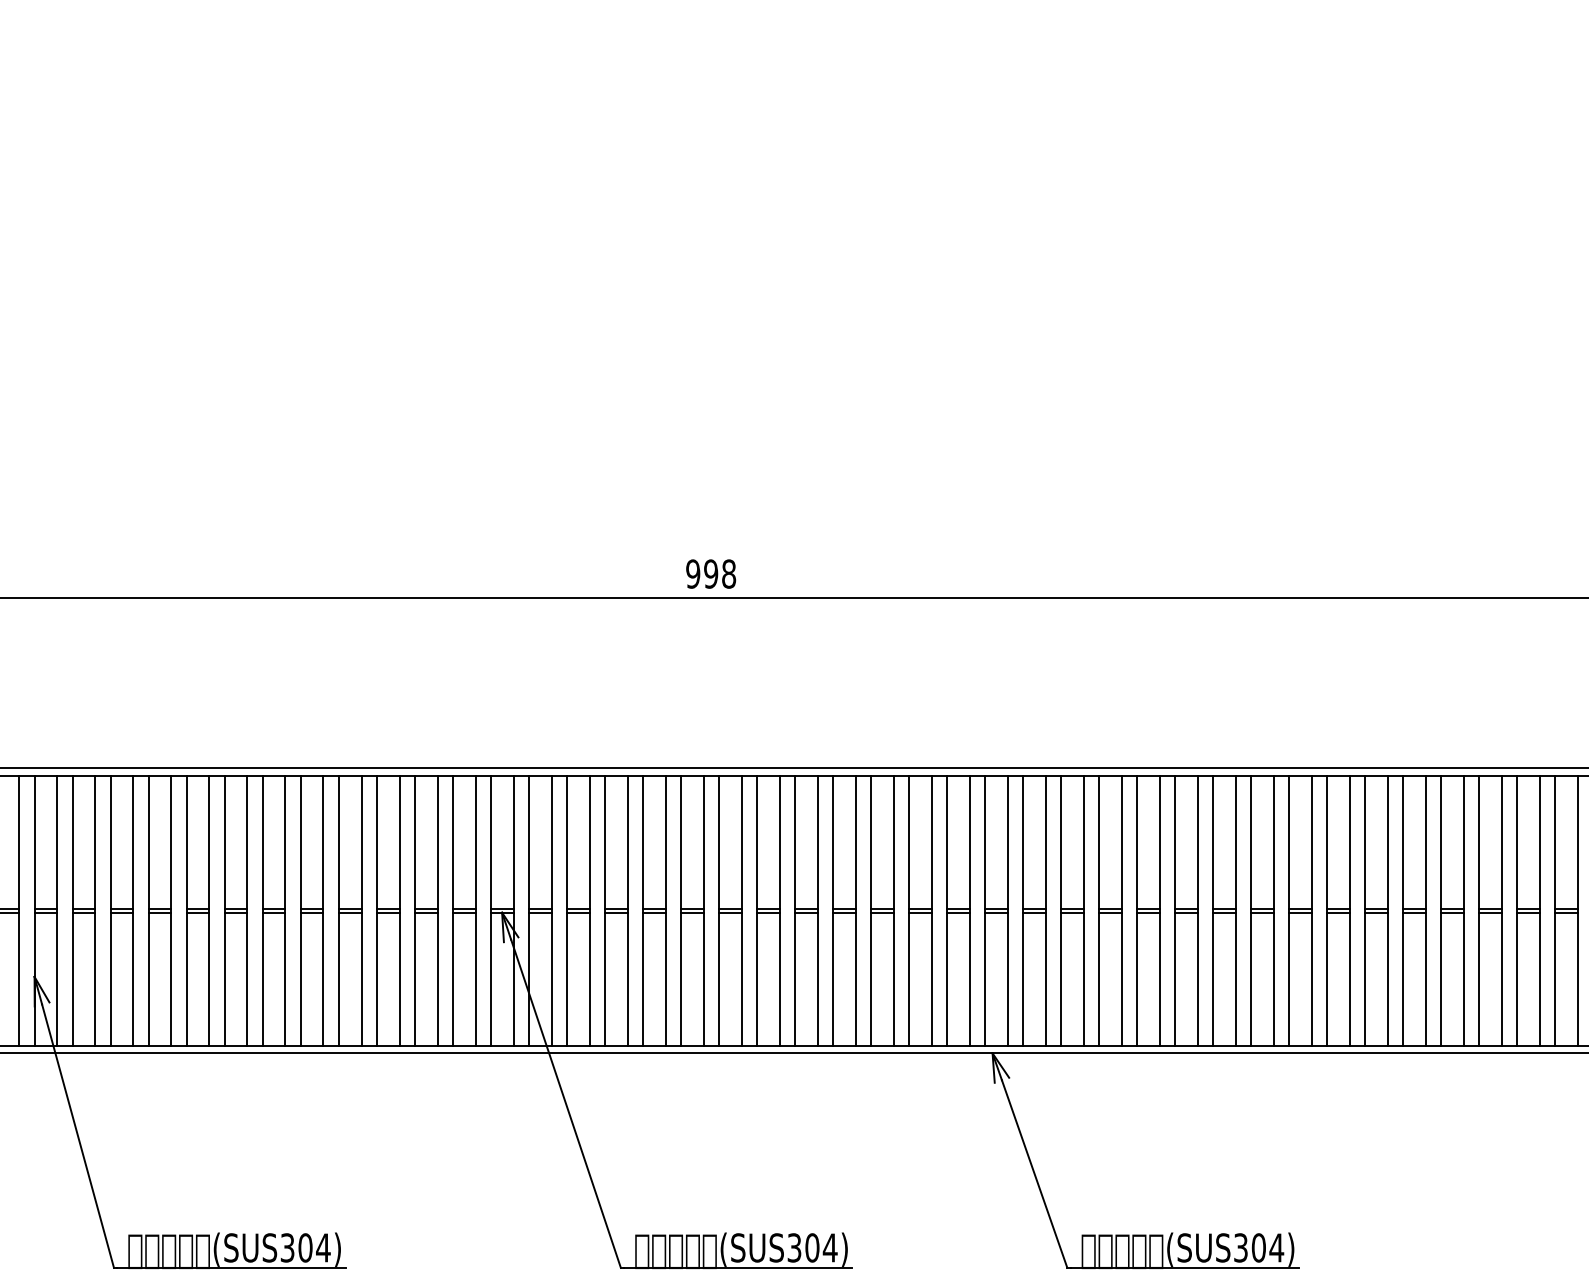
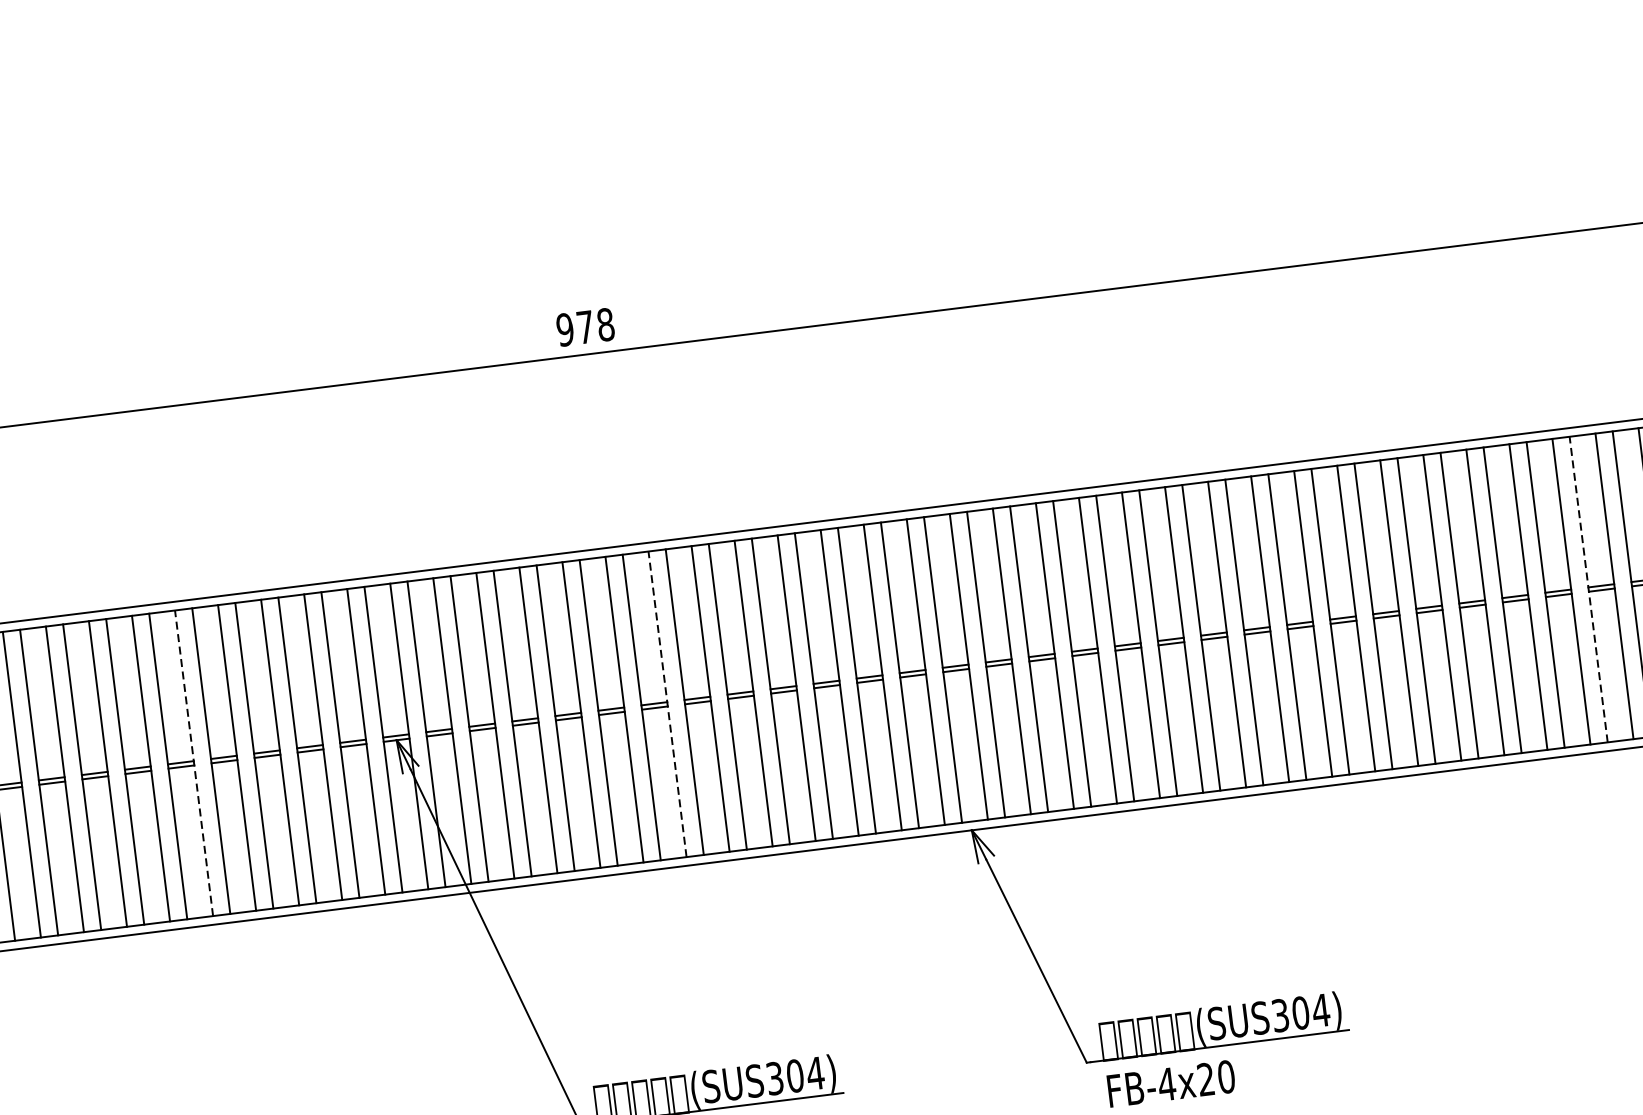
text: (711, 573) -> (585, 326), 998 -> 978
line: (323, 910) -> (194, 762), solid -> dashed
line: (741, 910) -> (667, 703), solid -> dashed
line: (1555, 910) -> (1589, 589), solid -> dashed

